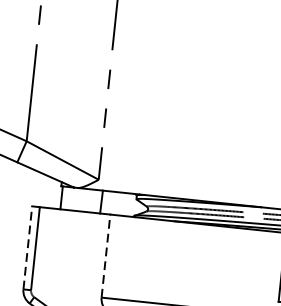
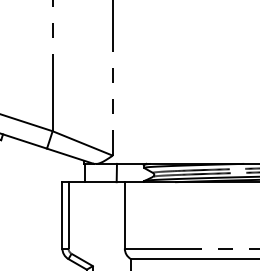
line: (28, 246) -> (62, 214), dashed -> solid
line: (105, 254) -> (124, 214), dashed -> solid

